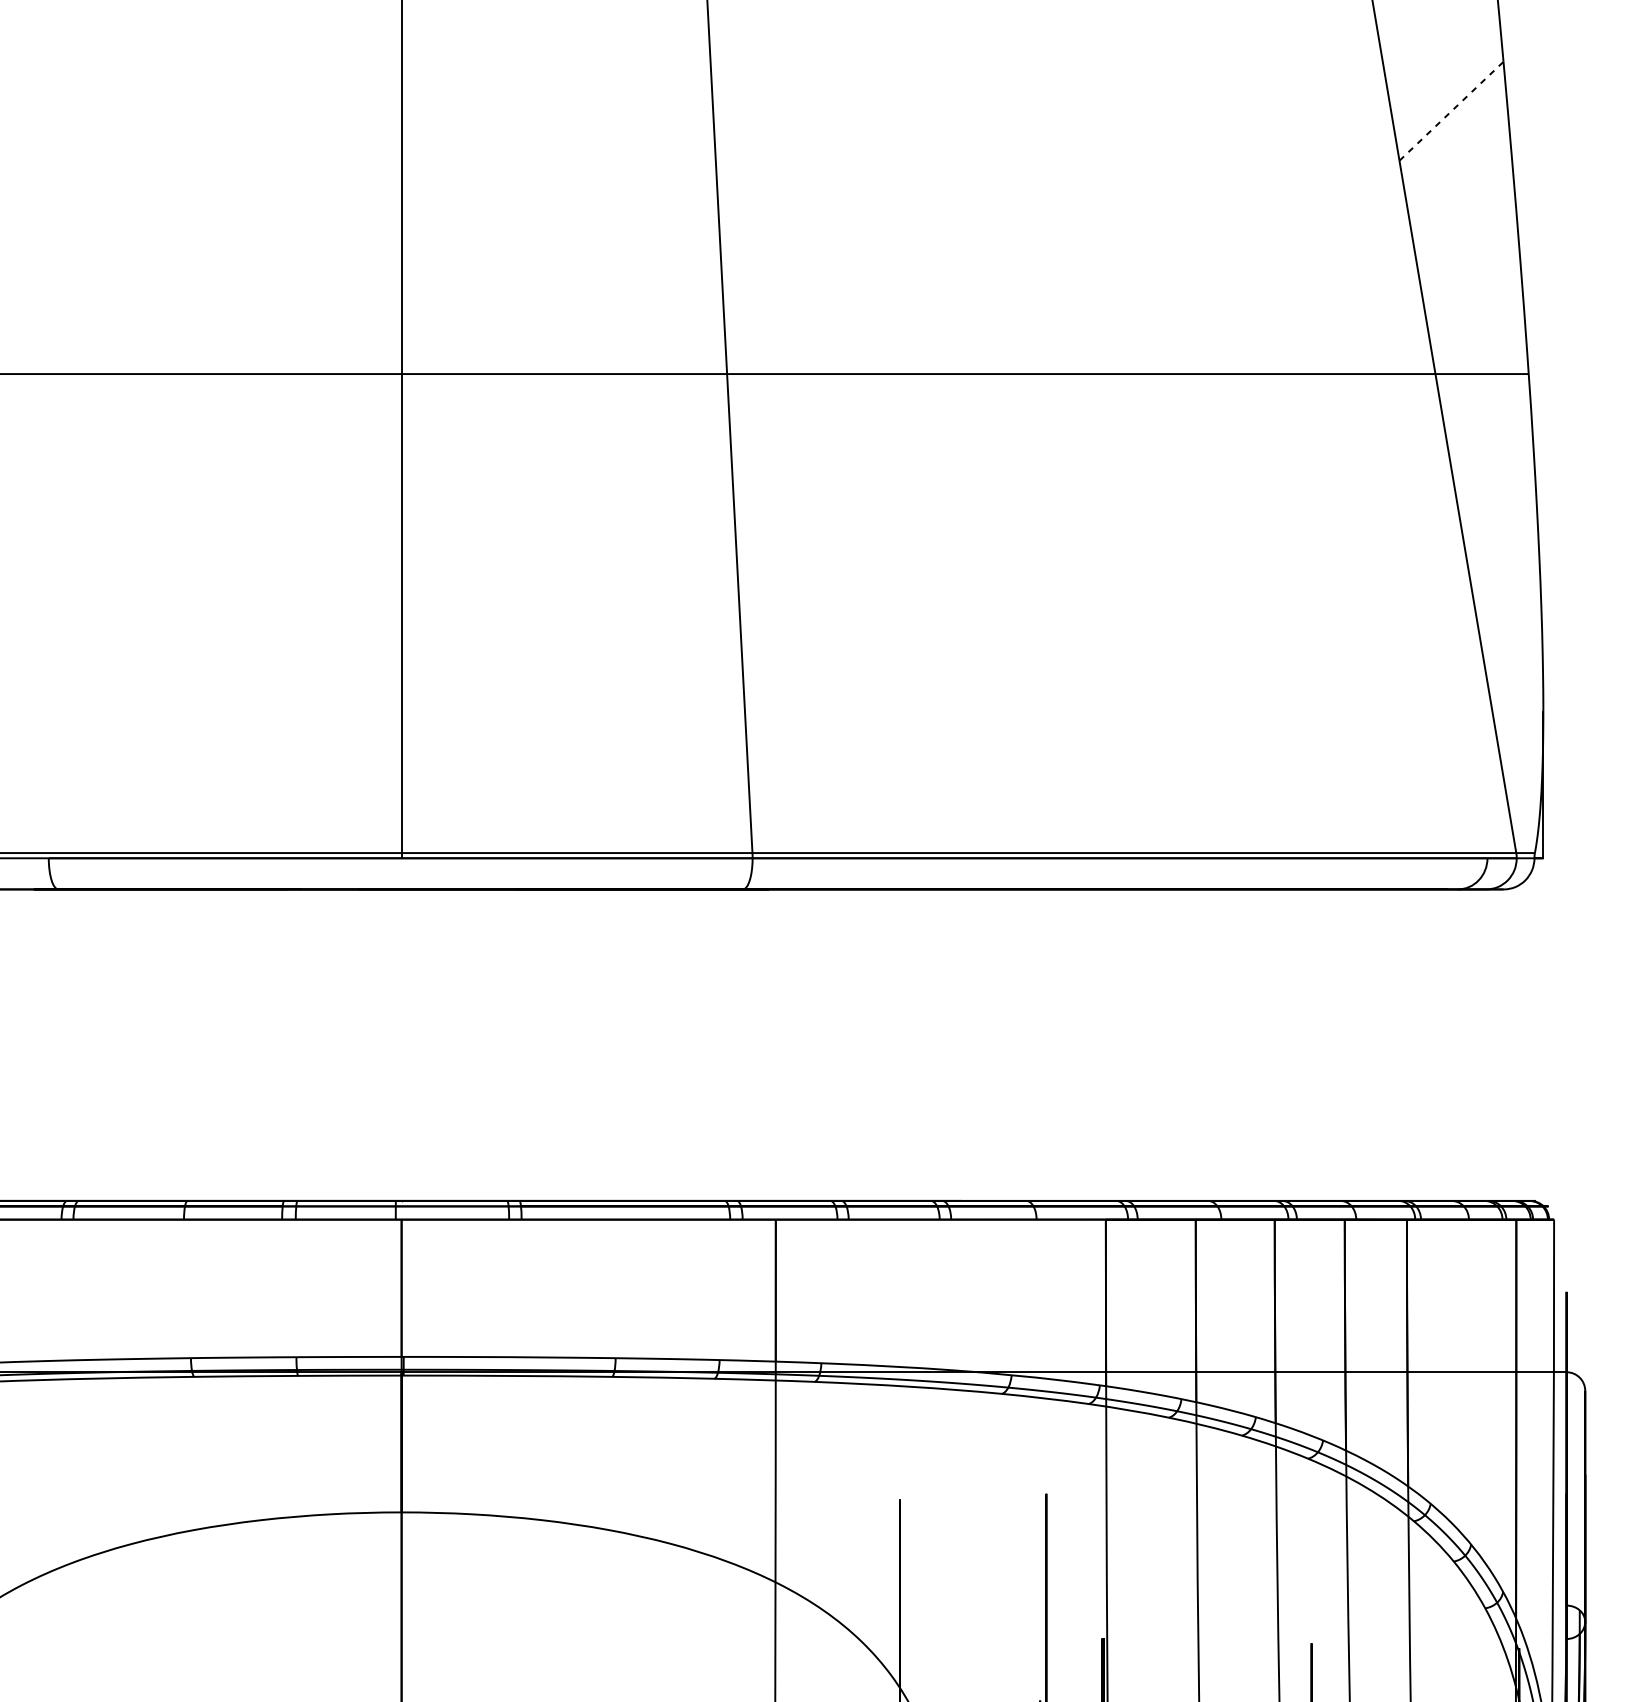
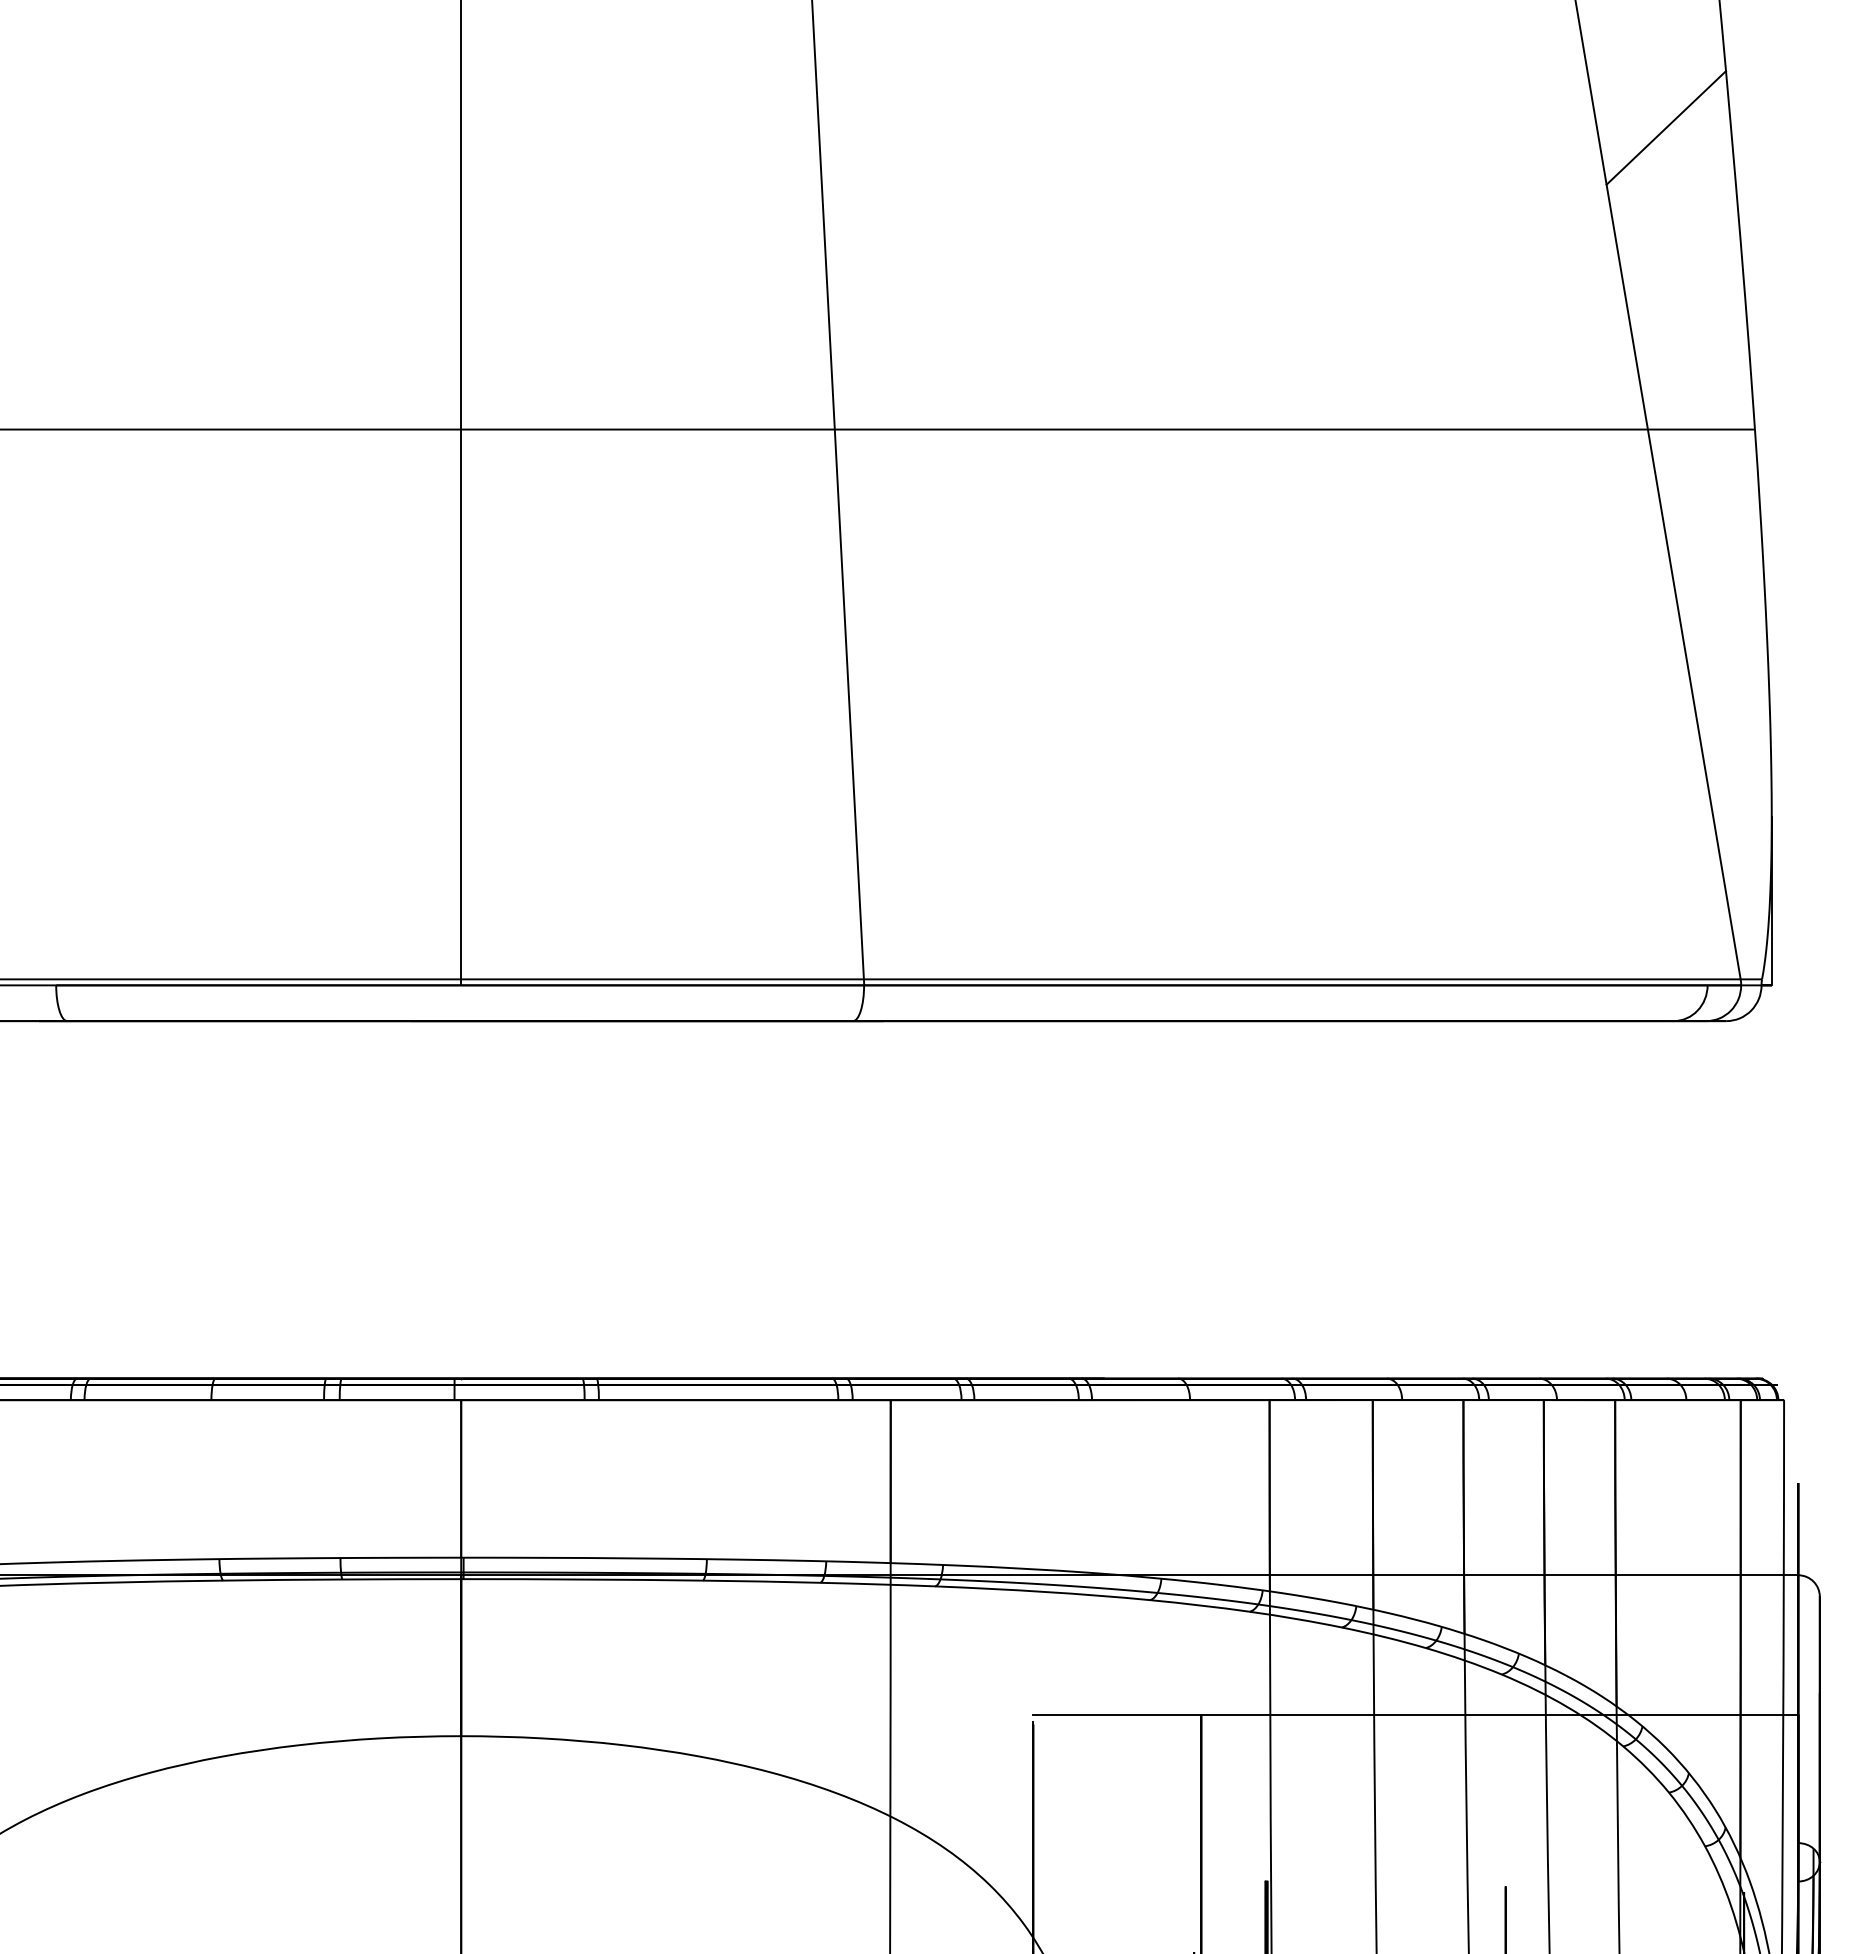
line: (1451, 110) -> (1666, 127), dashed -> solid
line: (1232, 1493) -> (1415, 1714), added

